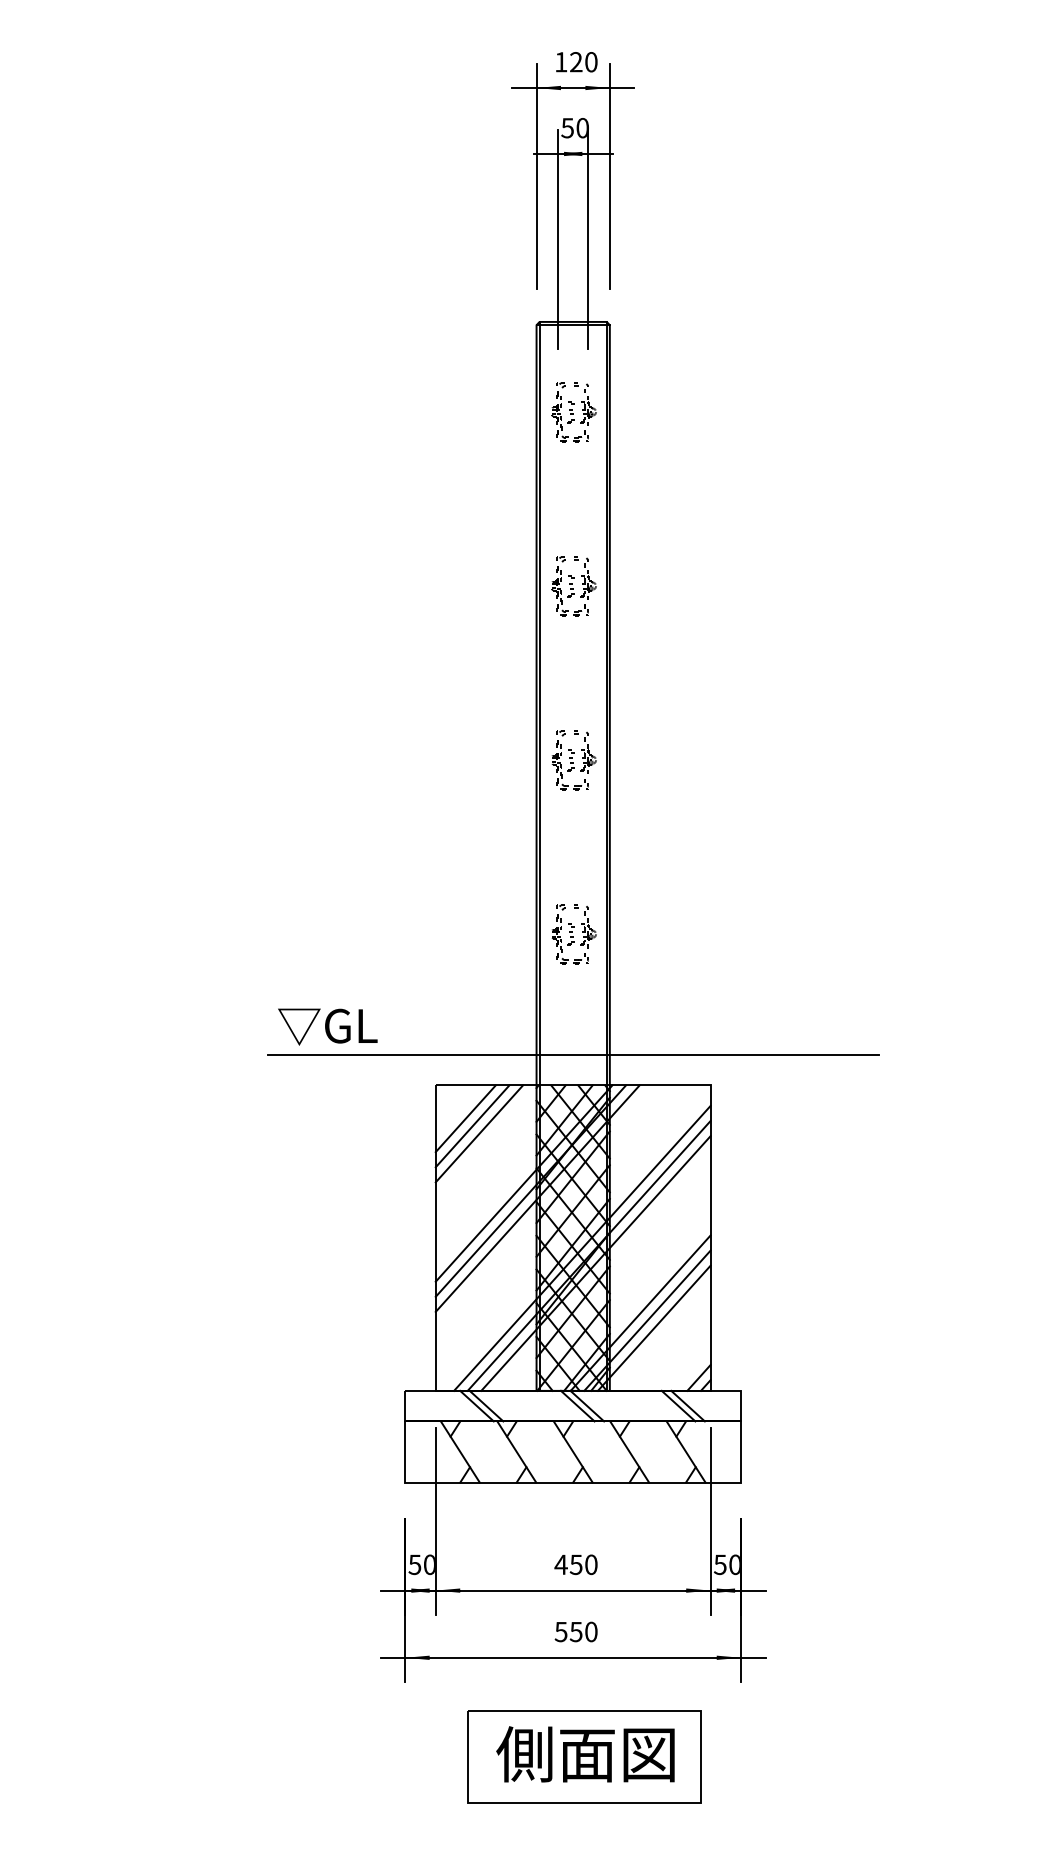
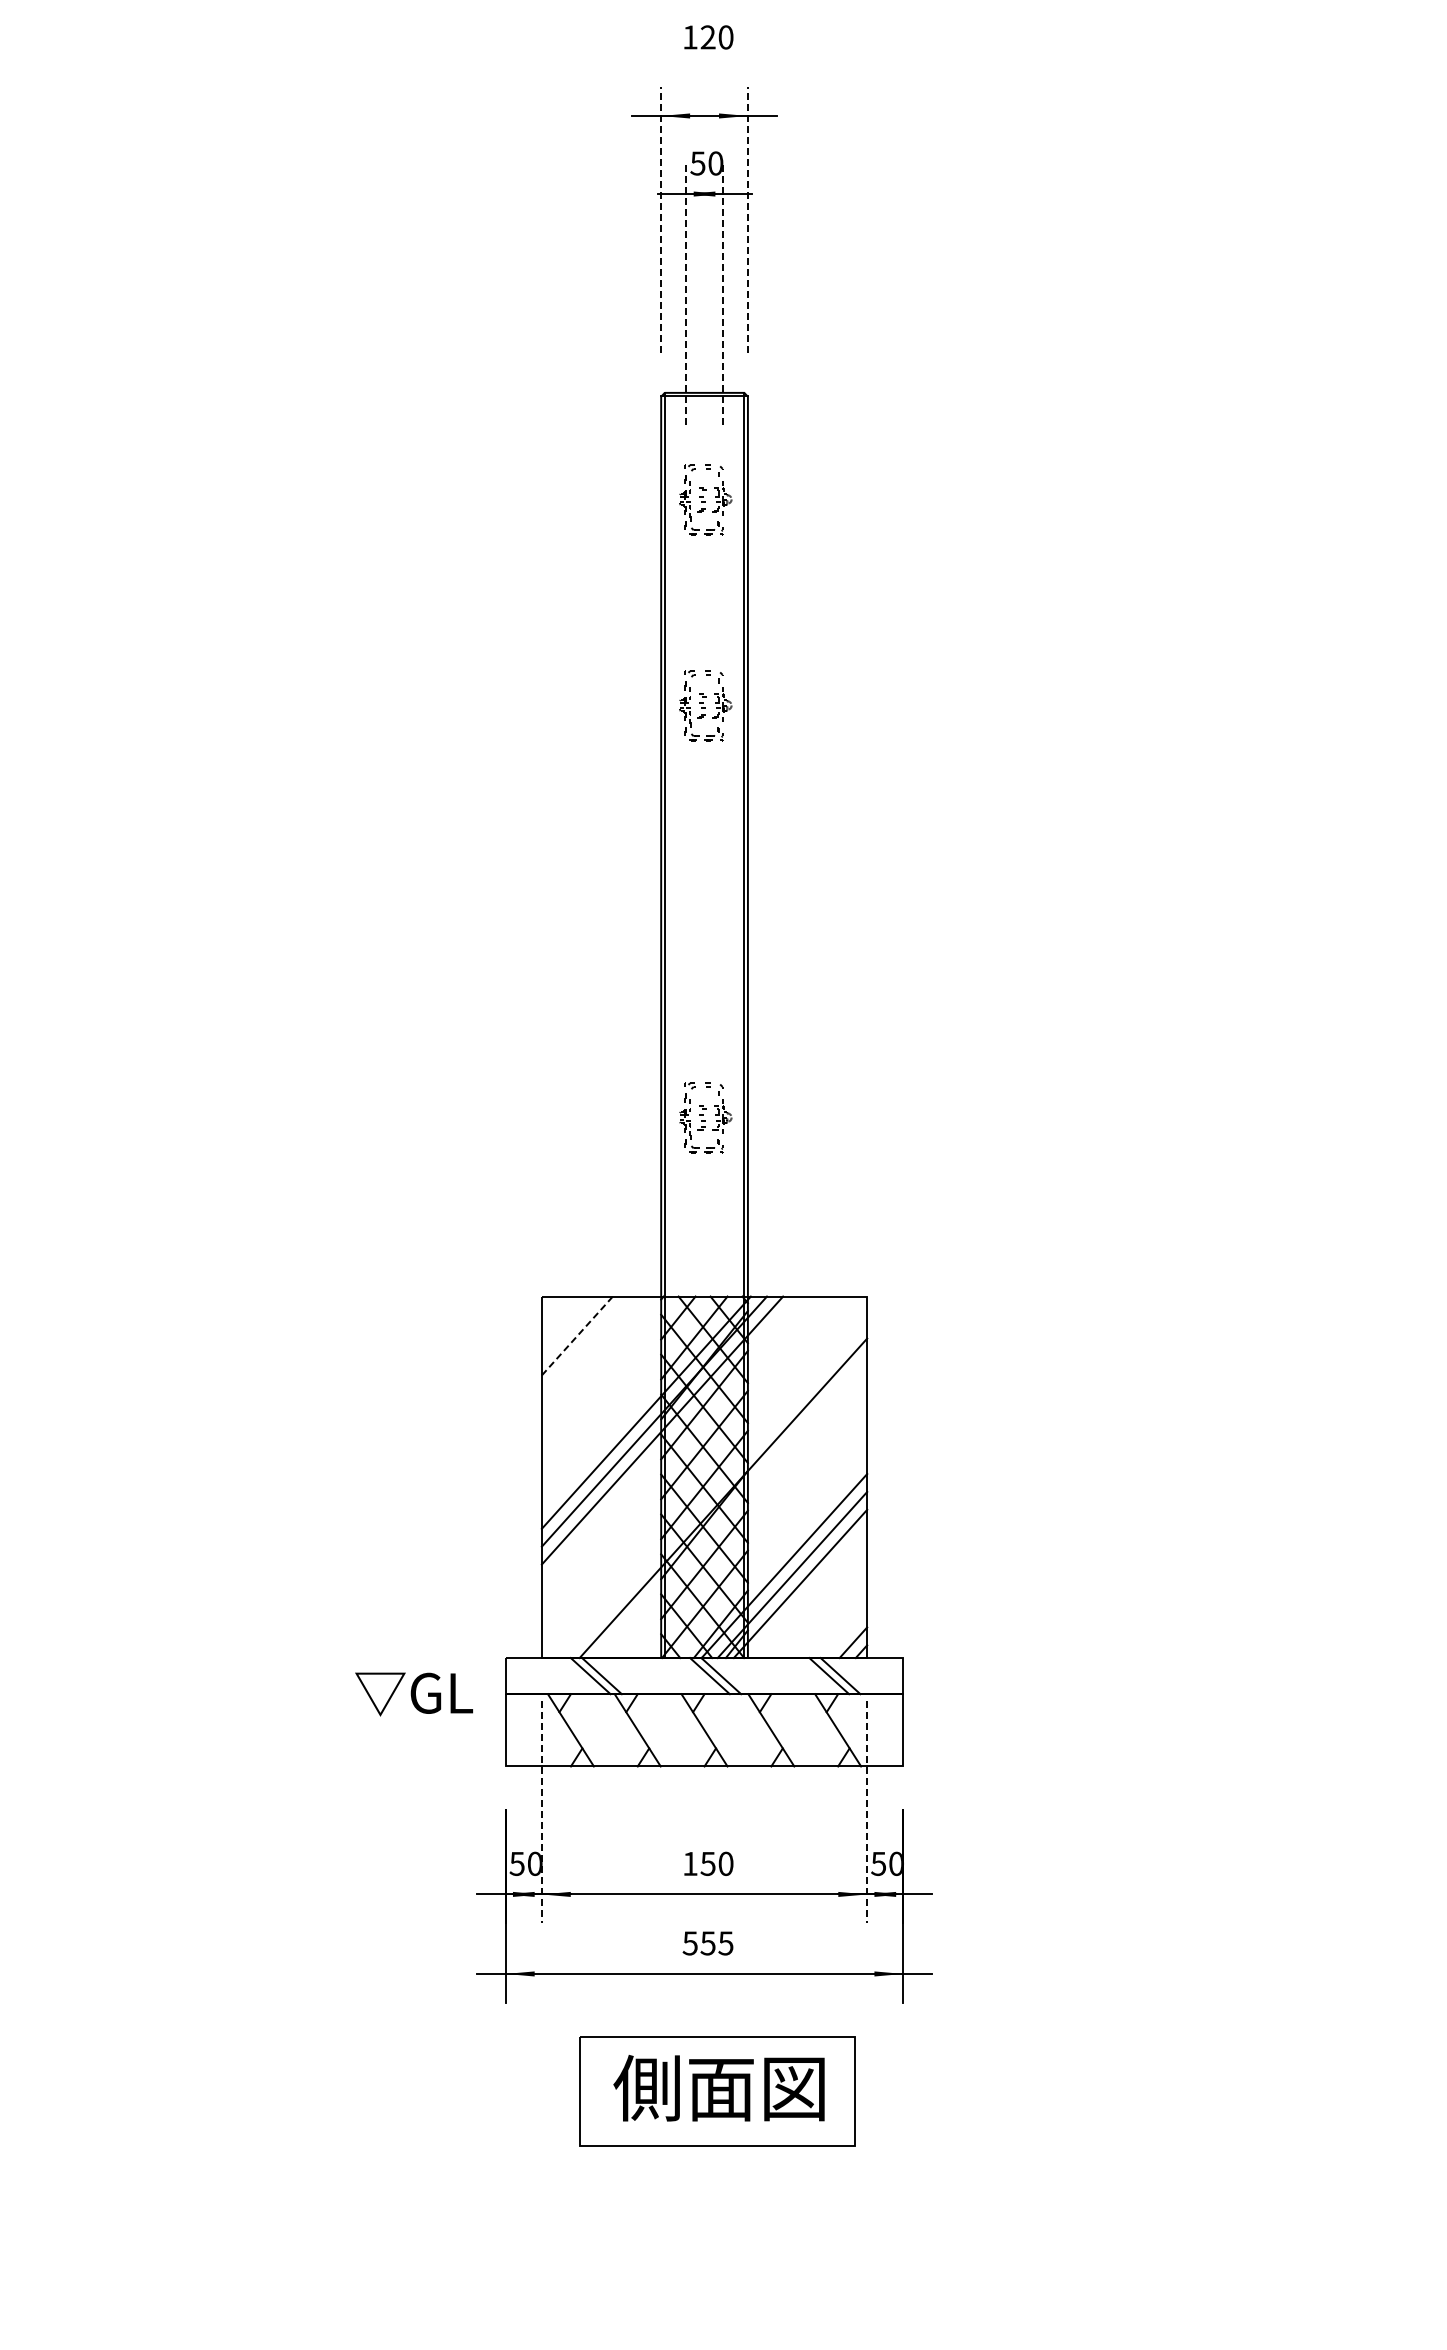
text: (576, 62) -> (708, 37), moved
line: (536, 175) -> (661, 219), solid -> dashed
line: (609, 175) -> (747, 219), solid -> dashed
line: (557, 238) -> (686, 294), solid -> dashed
line: (588, 238) -> (722, 294), solid -> dashed
part: (574, 760) -> (705, 911), removed
text: (327, 1027) -> (413, 1694), moved
line: (573, 1055) -> (704, 1260), removed
line: (465, 1118) -> (577, 1335), solid -> dashed
line: (472, 1125) -> (585, 1344), removed
line: (479, 1133) -> (593, 1353), removed
line: (582, 1248) -> (715, 1489), removed
line: (595, 1263) -> (731, 1507), removed
line: (435, 1521) -> (541, 1812), solid -> dashed
line: (710, 1521) -> (867, 1812), solid -> dashed
text: (561, 1564) -> (690, 1863), 450 -> 150
text: (590, 1632) -> (725, 1943), 550 -> 555

